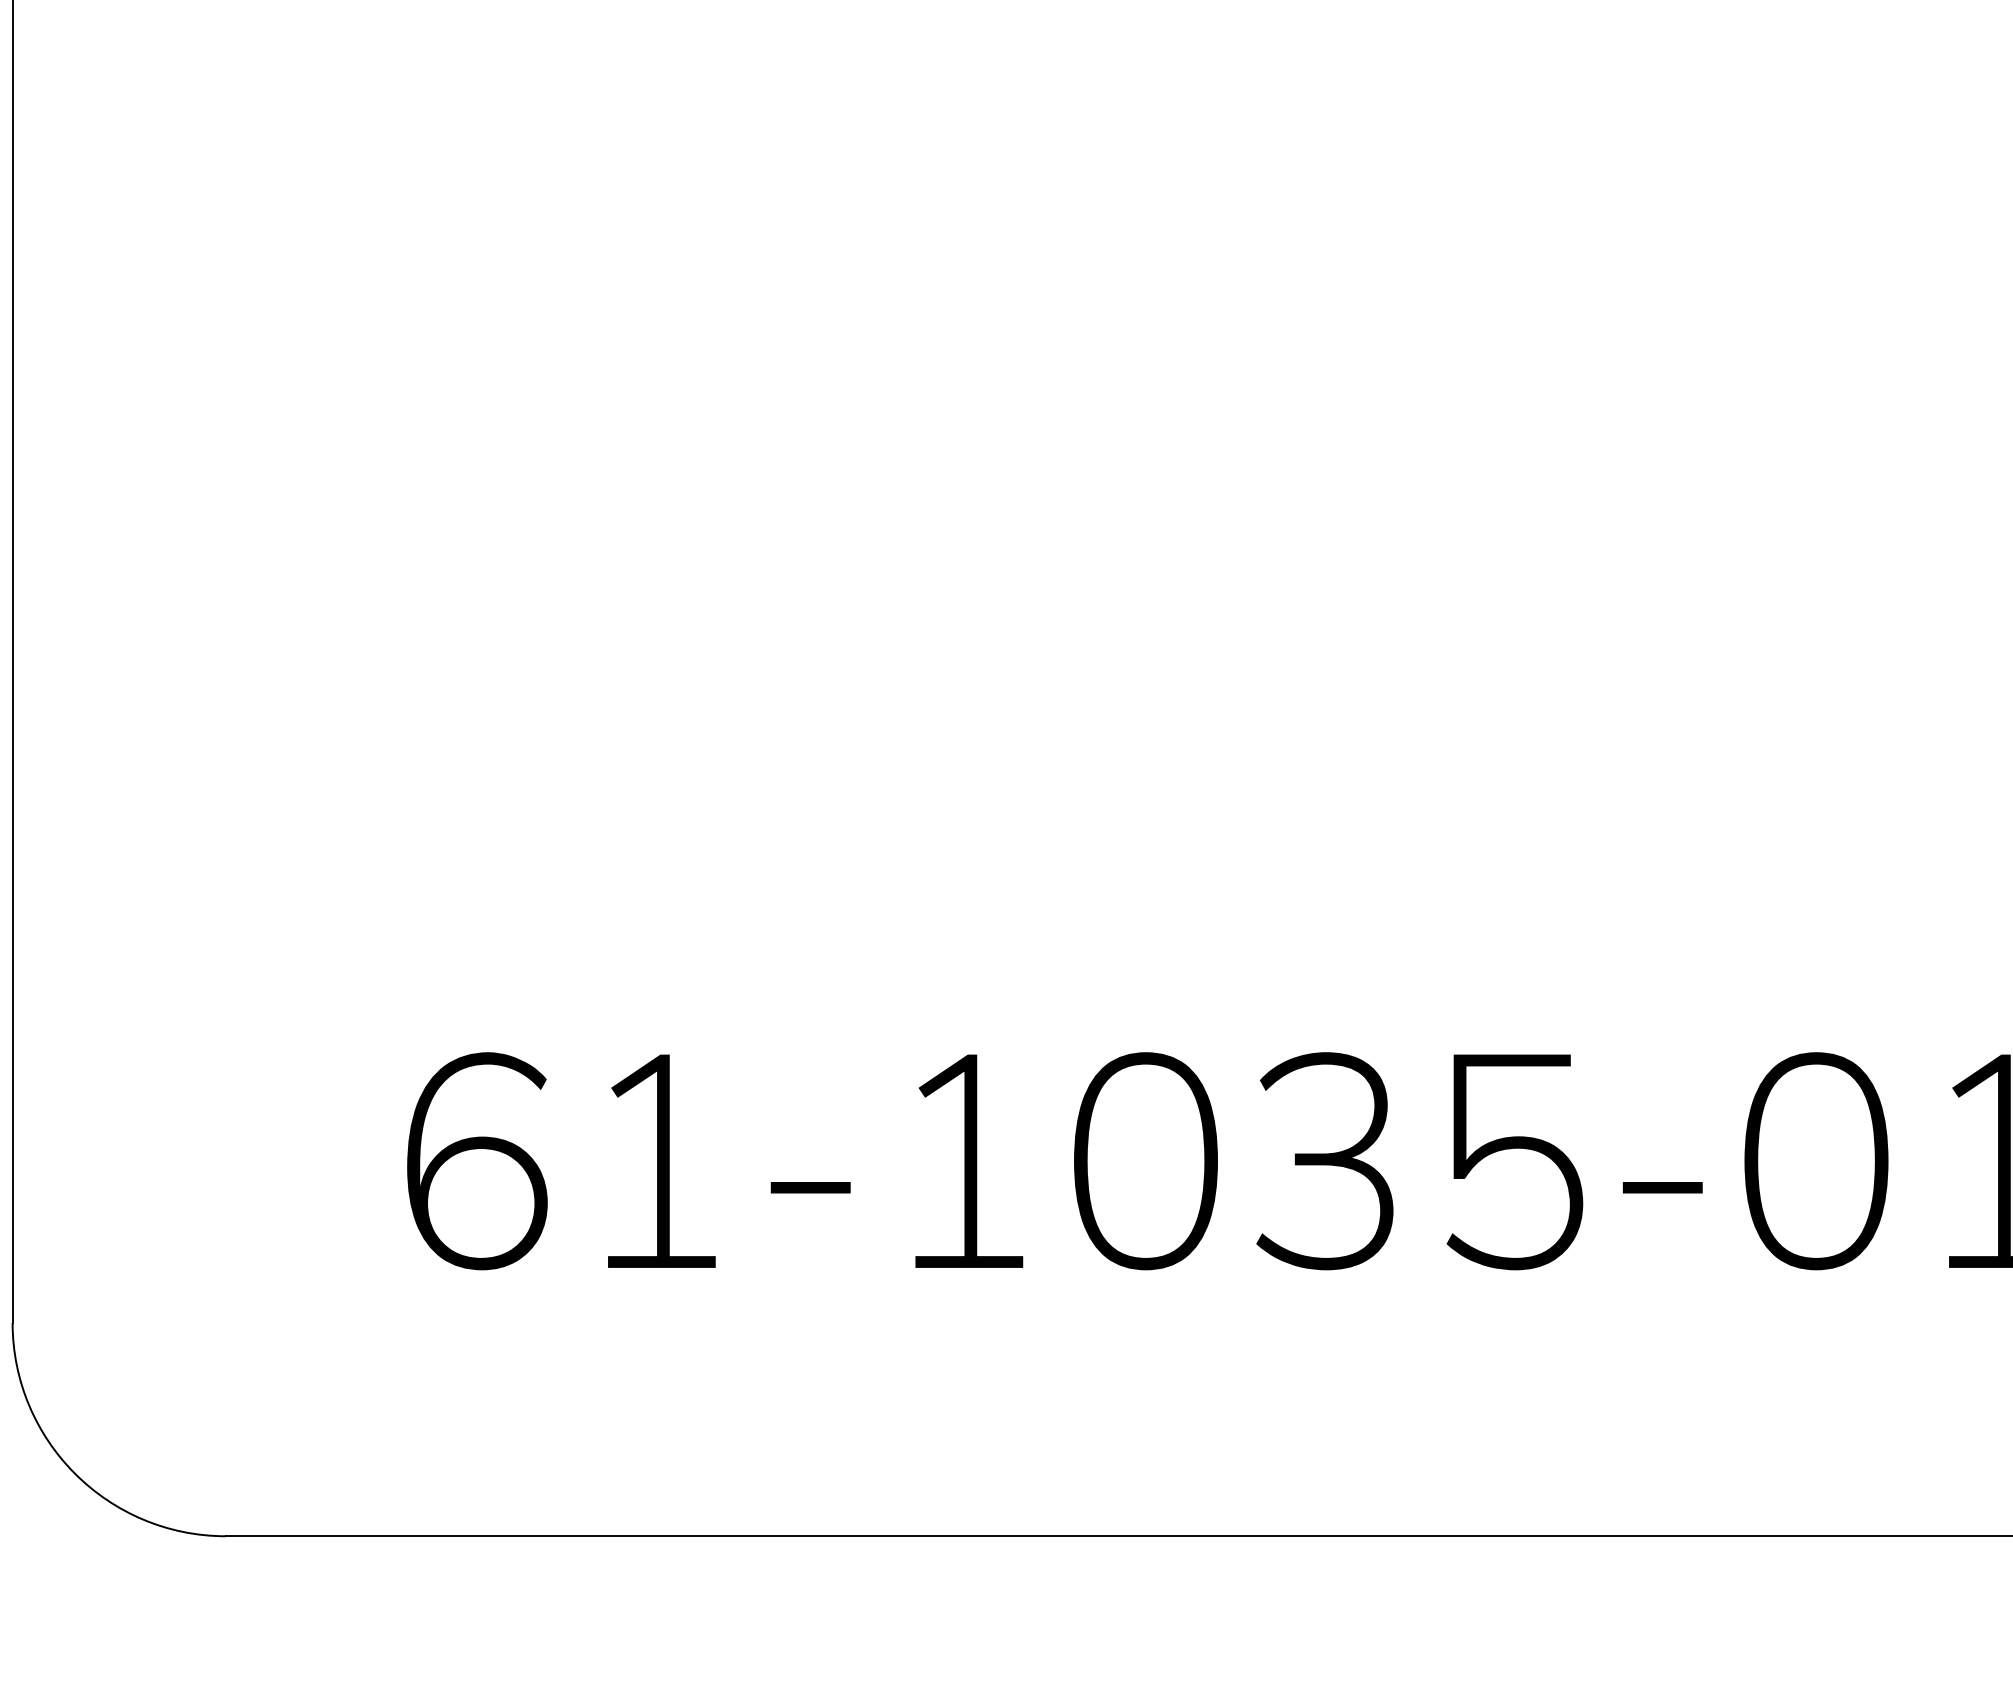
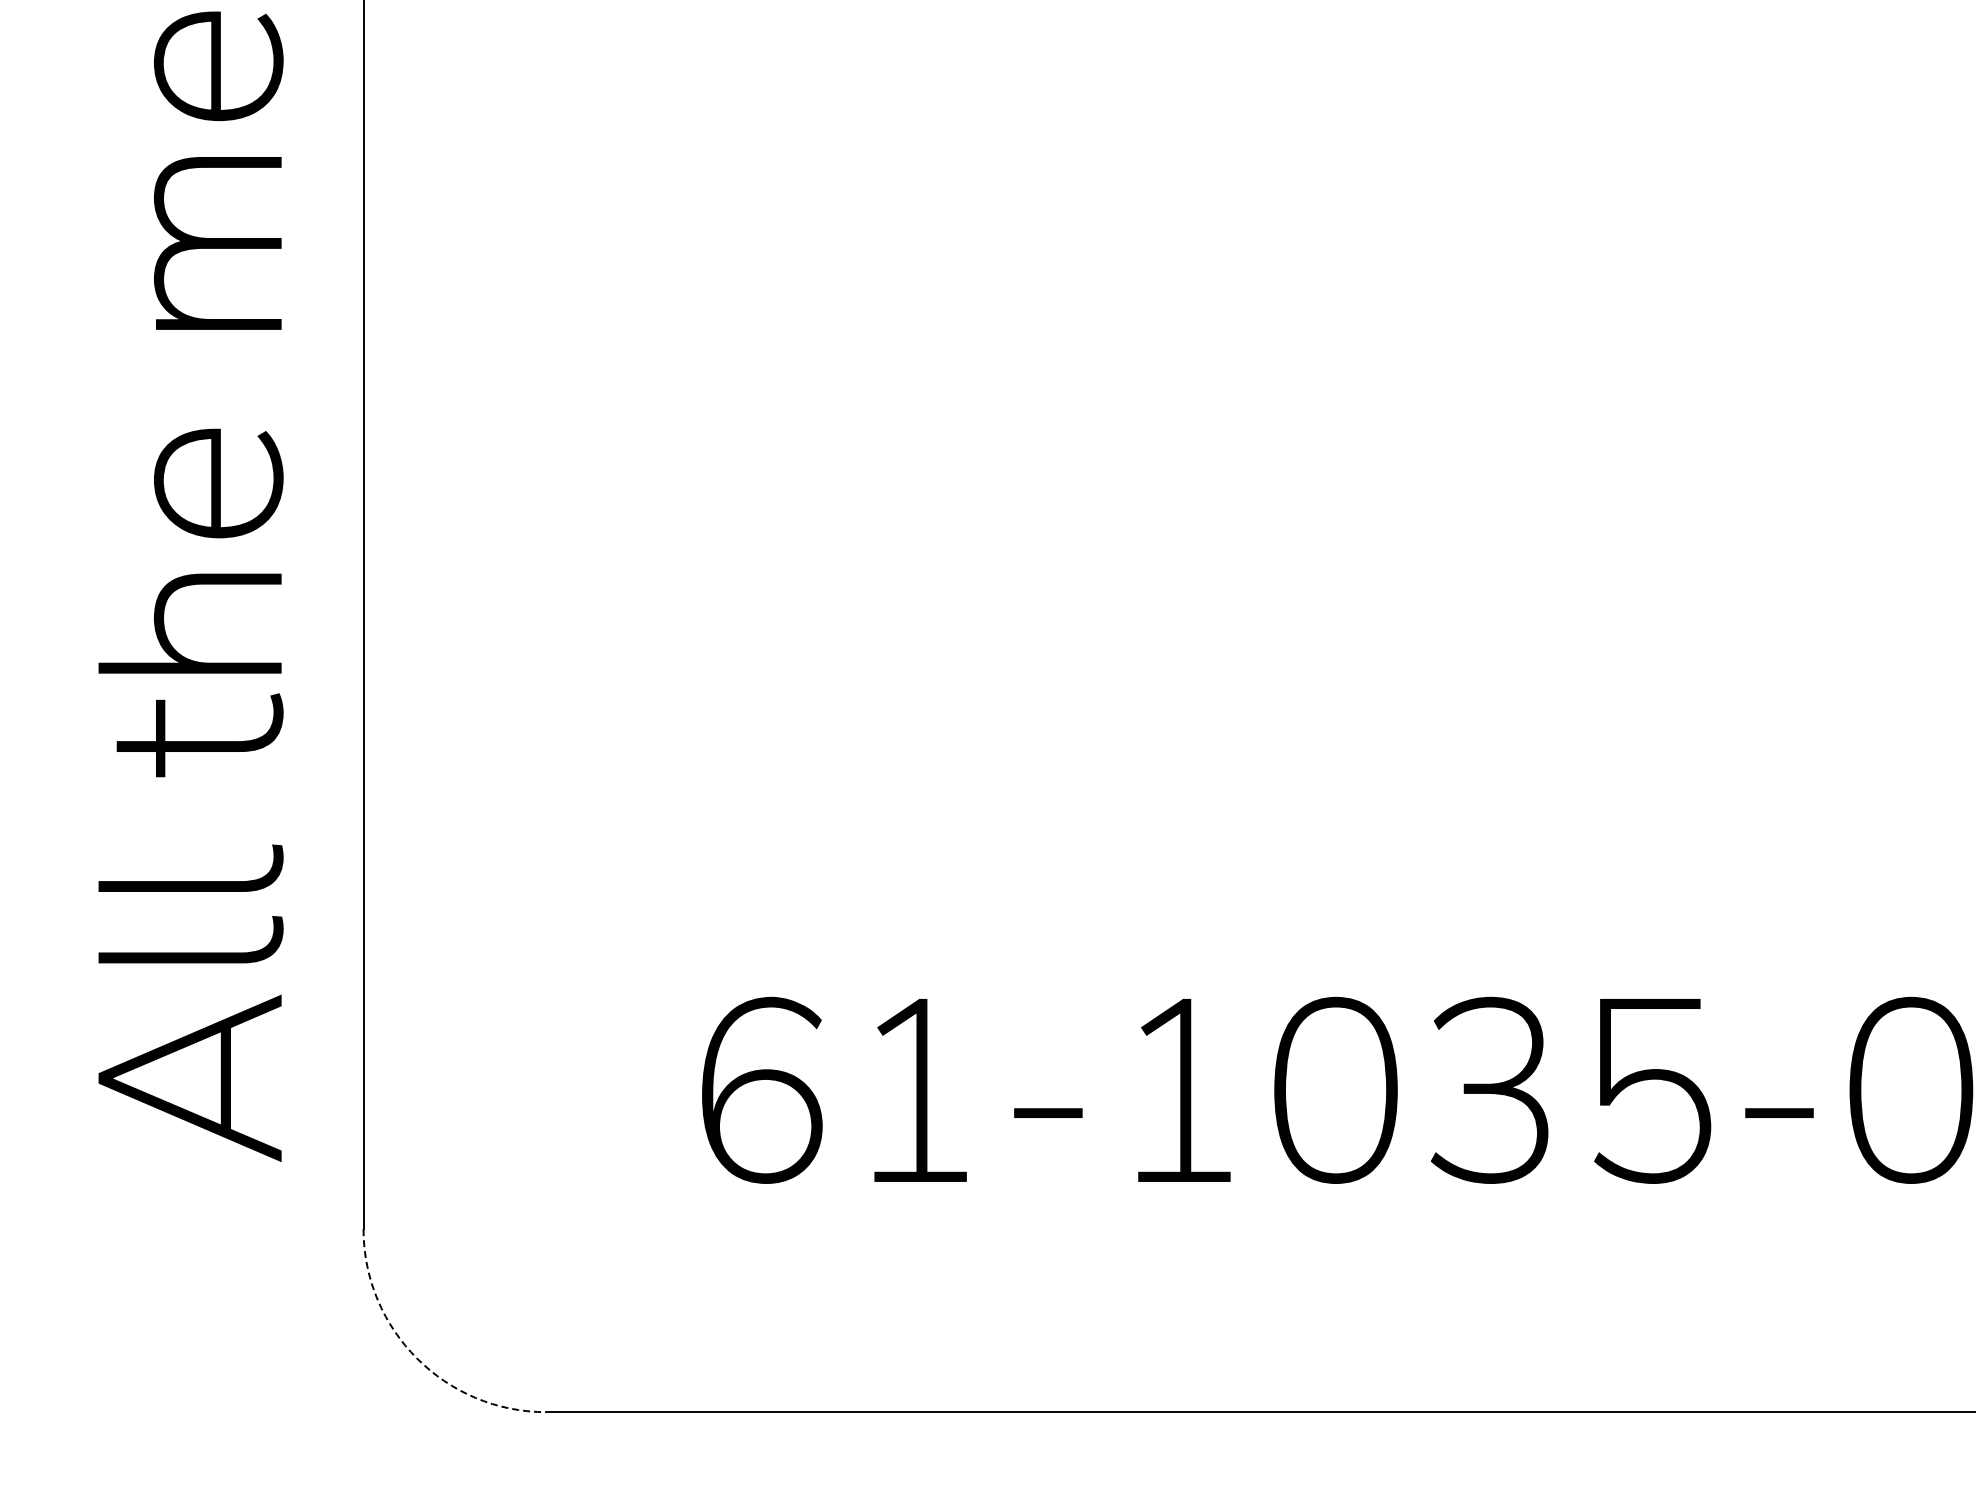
arc: (75, 1473) -> (417, 1358), solid -> dashed

